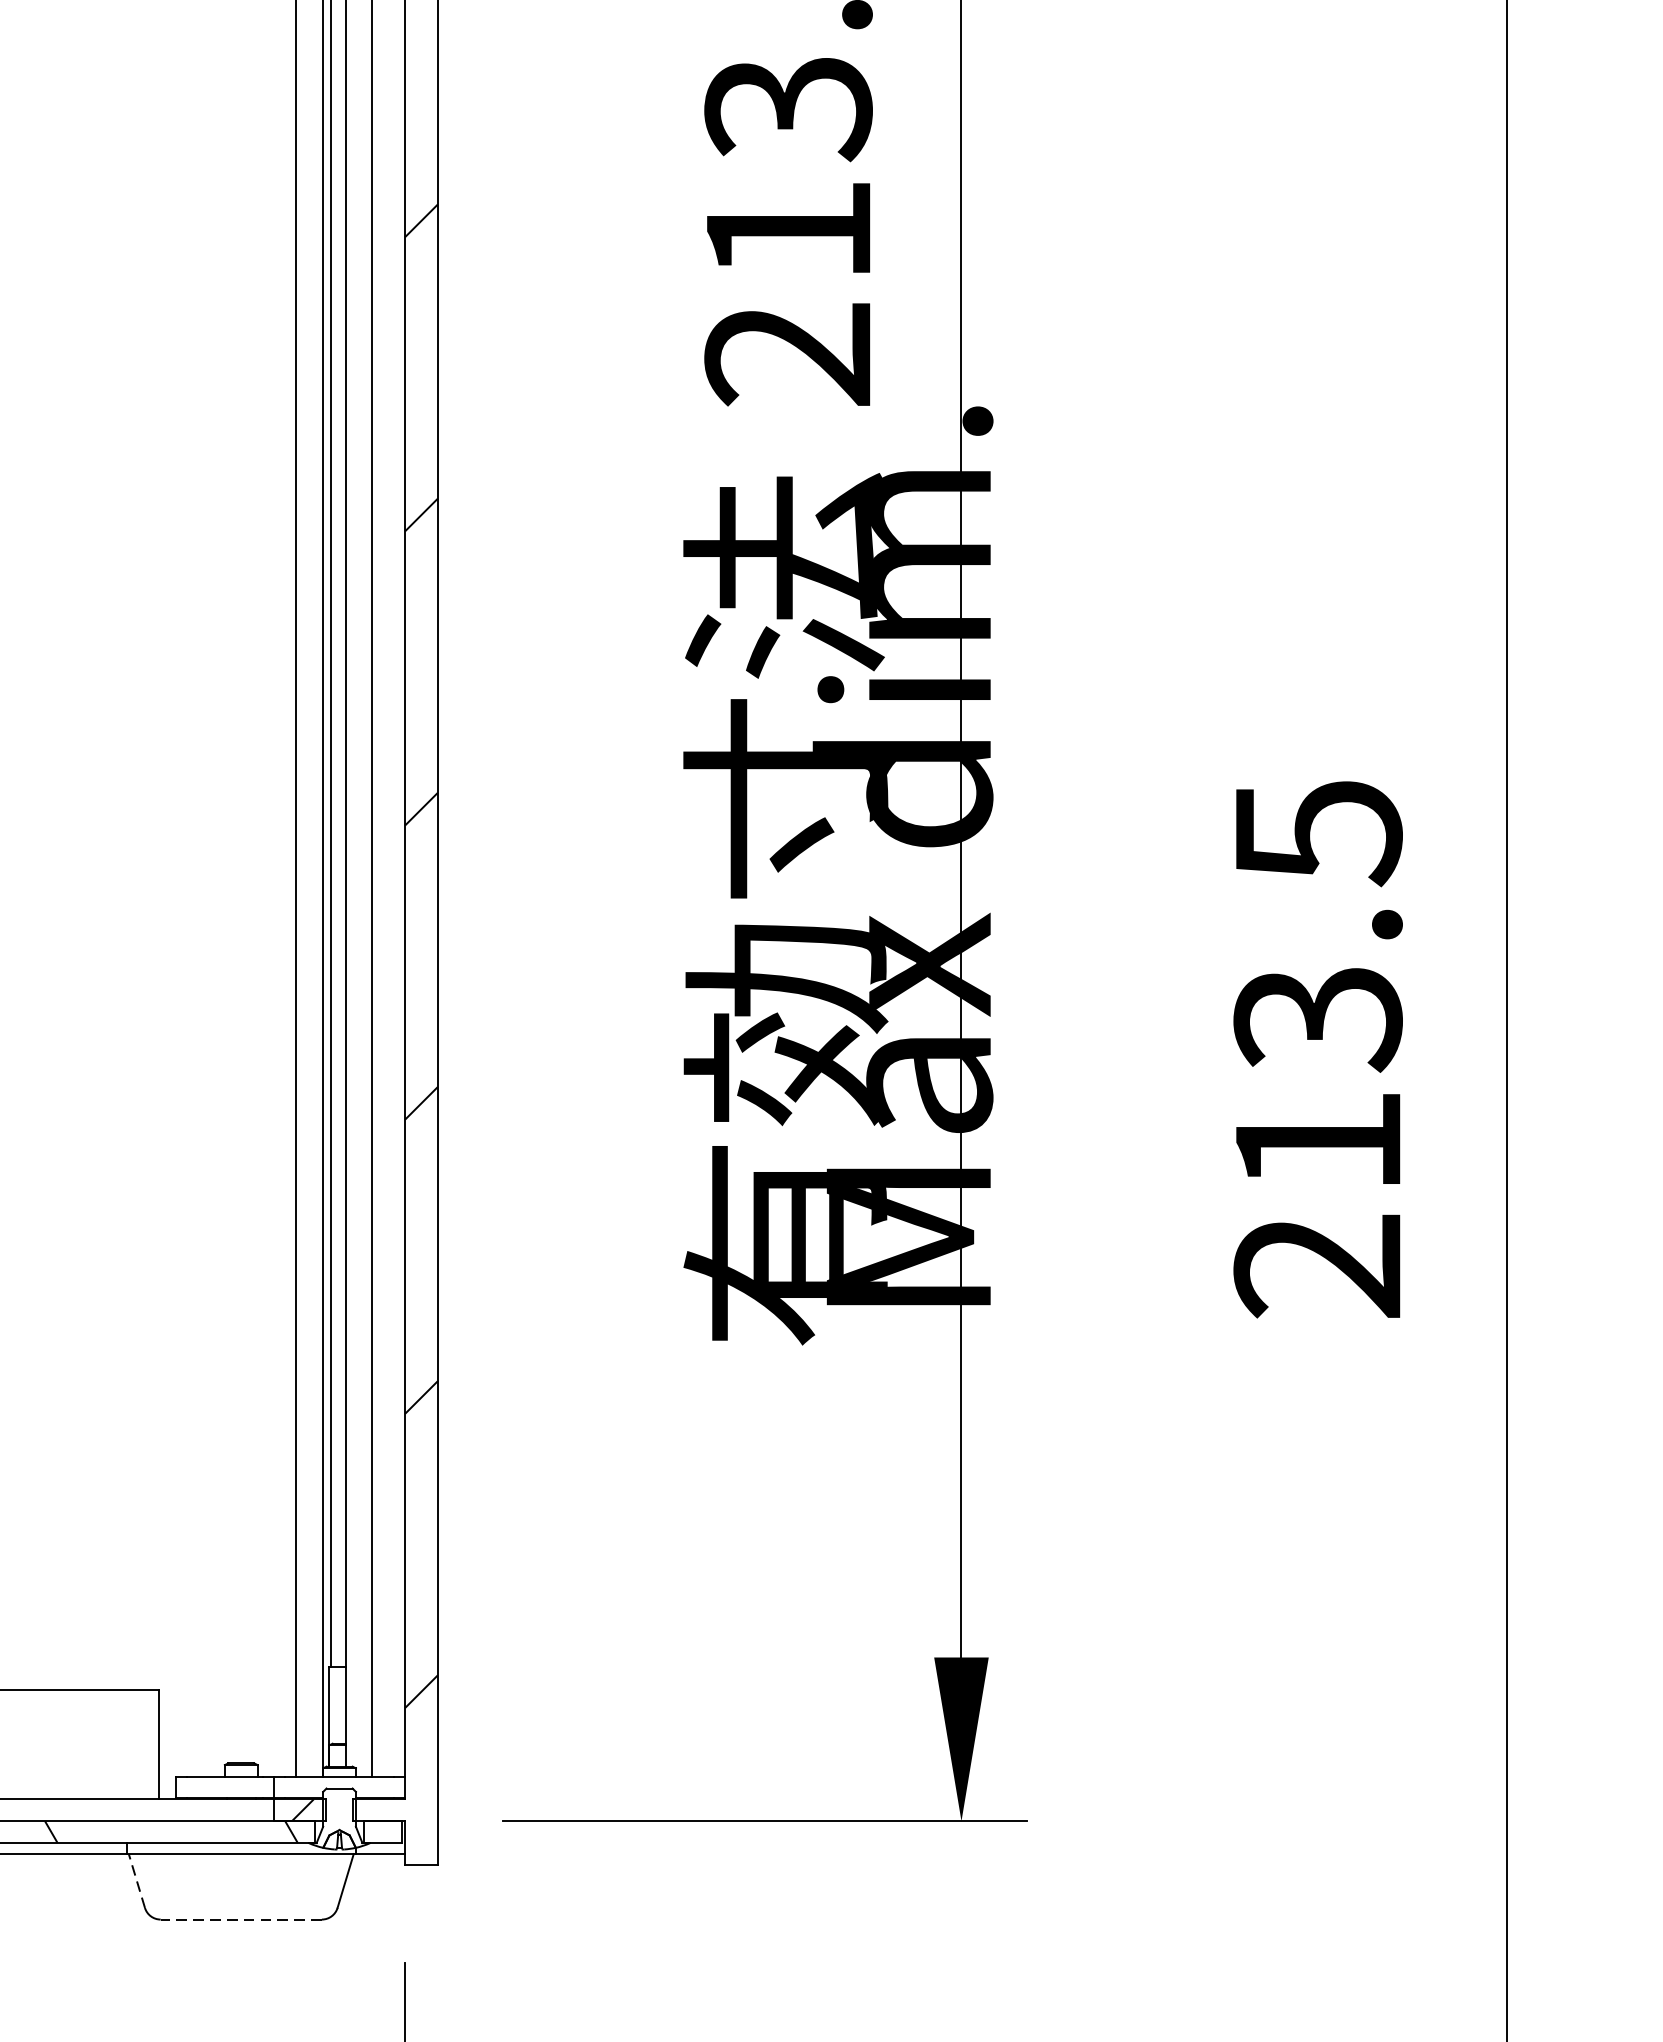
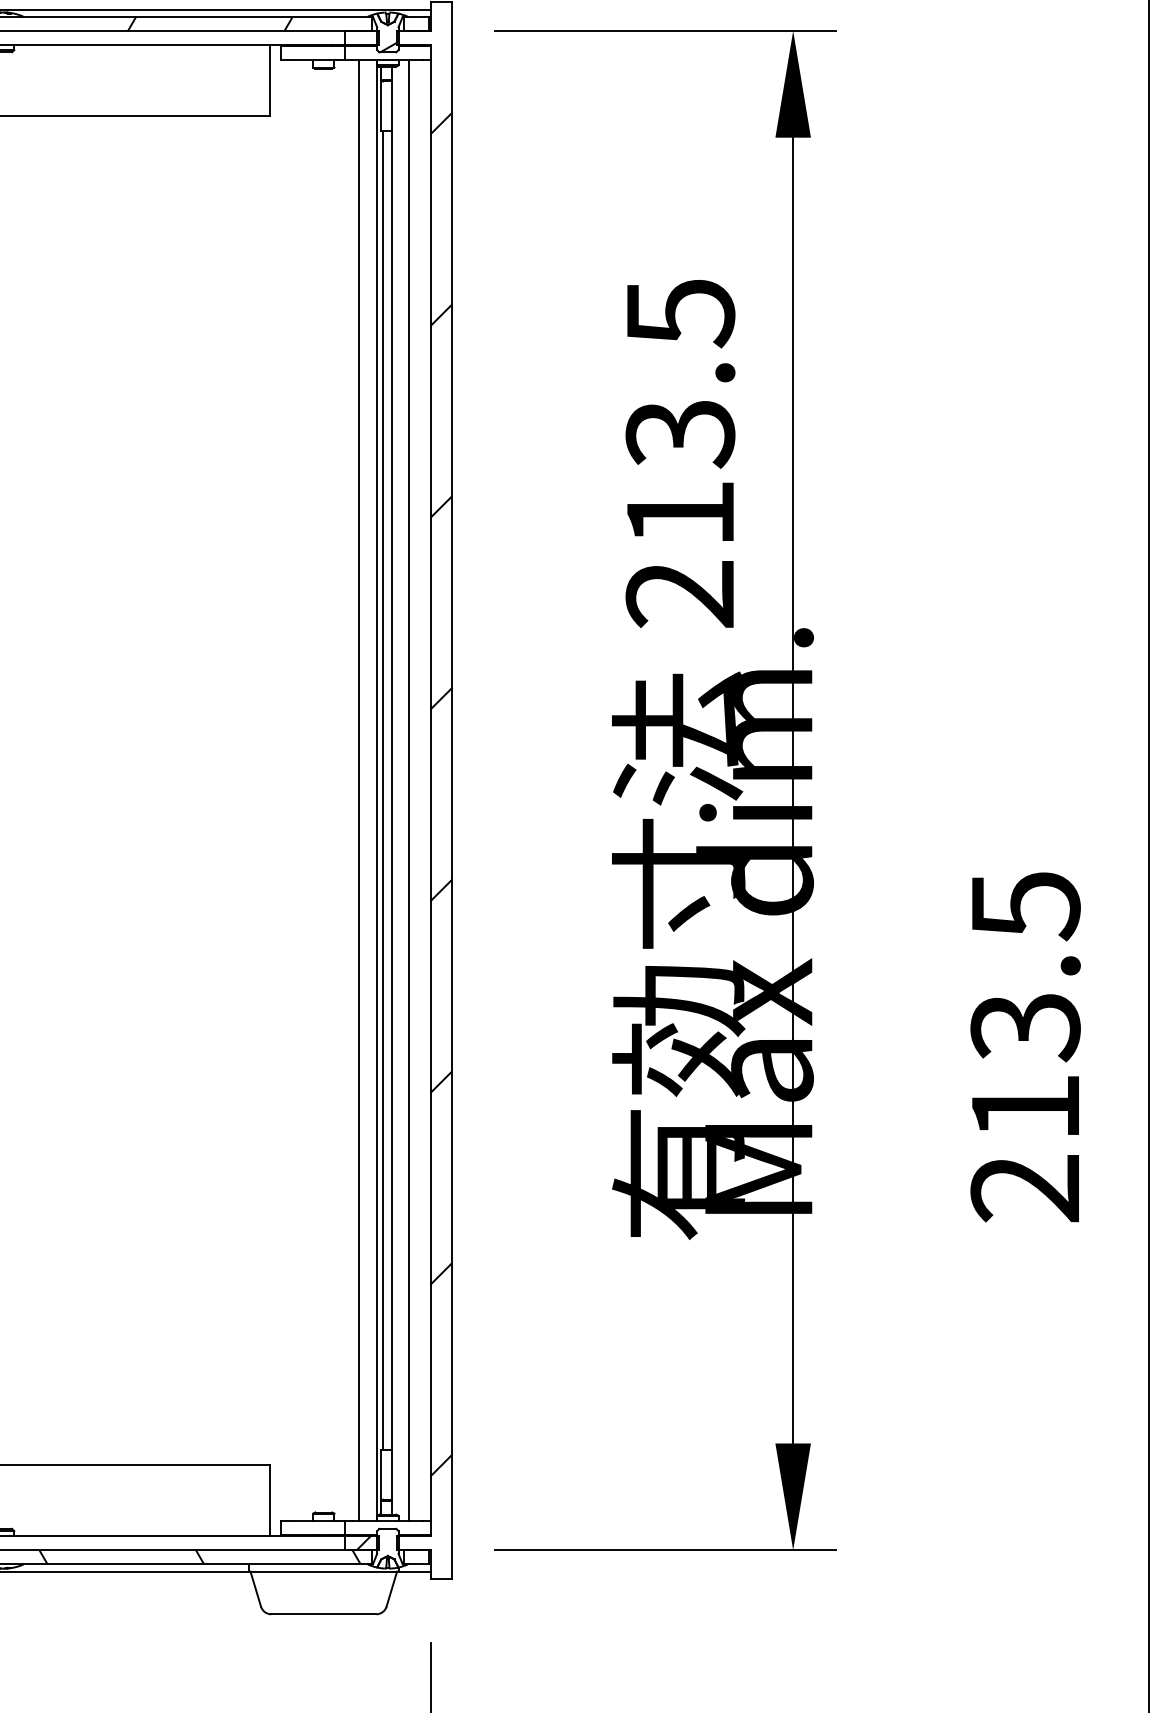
line: (136, 1880) -> (255, 1588), dashed -> solid
line: (240, 1919) -> (323, 1614), dashed -> solid

